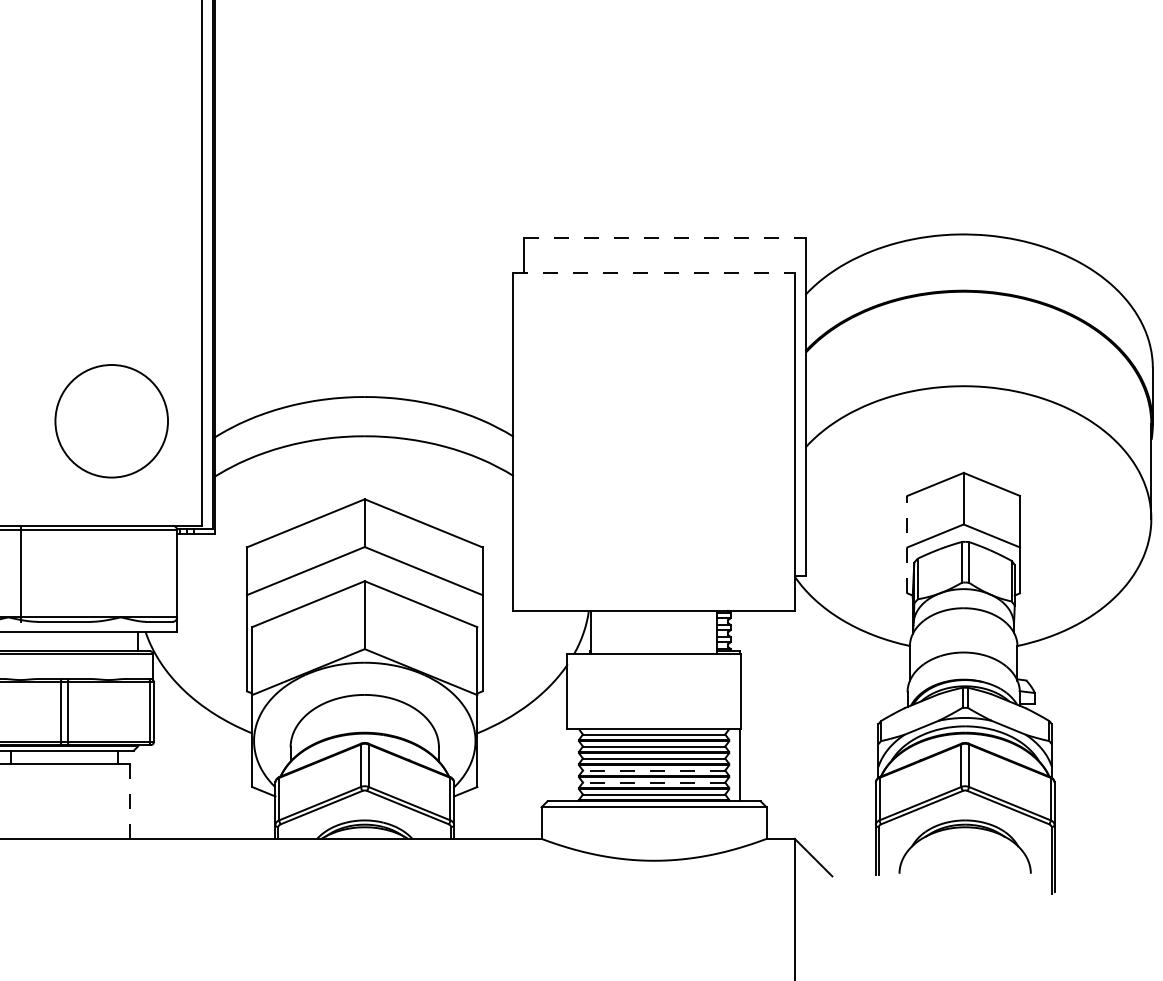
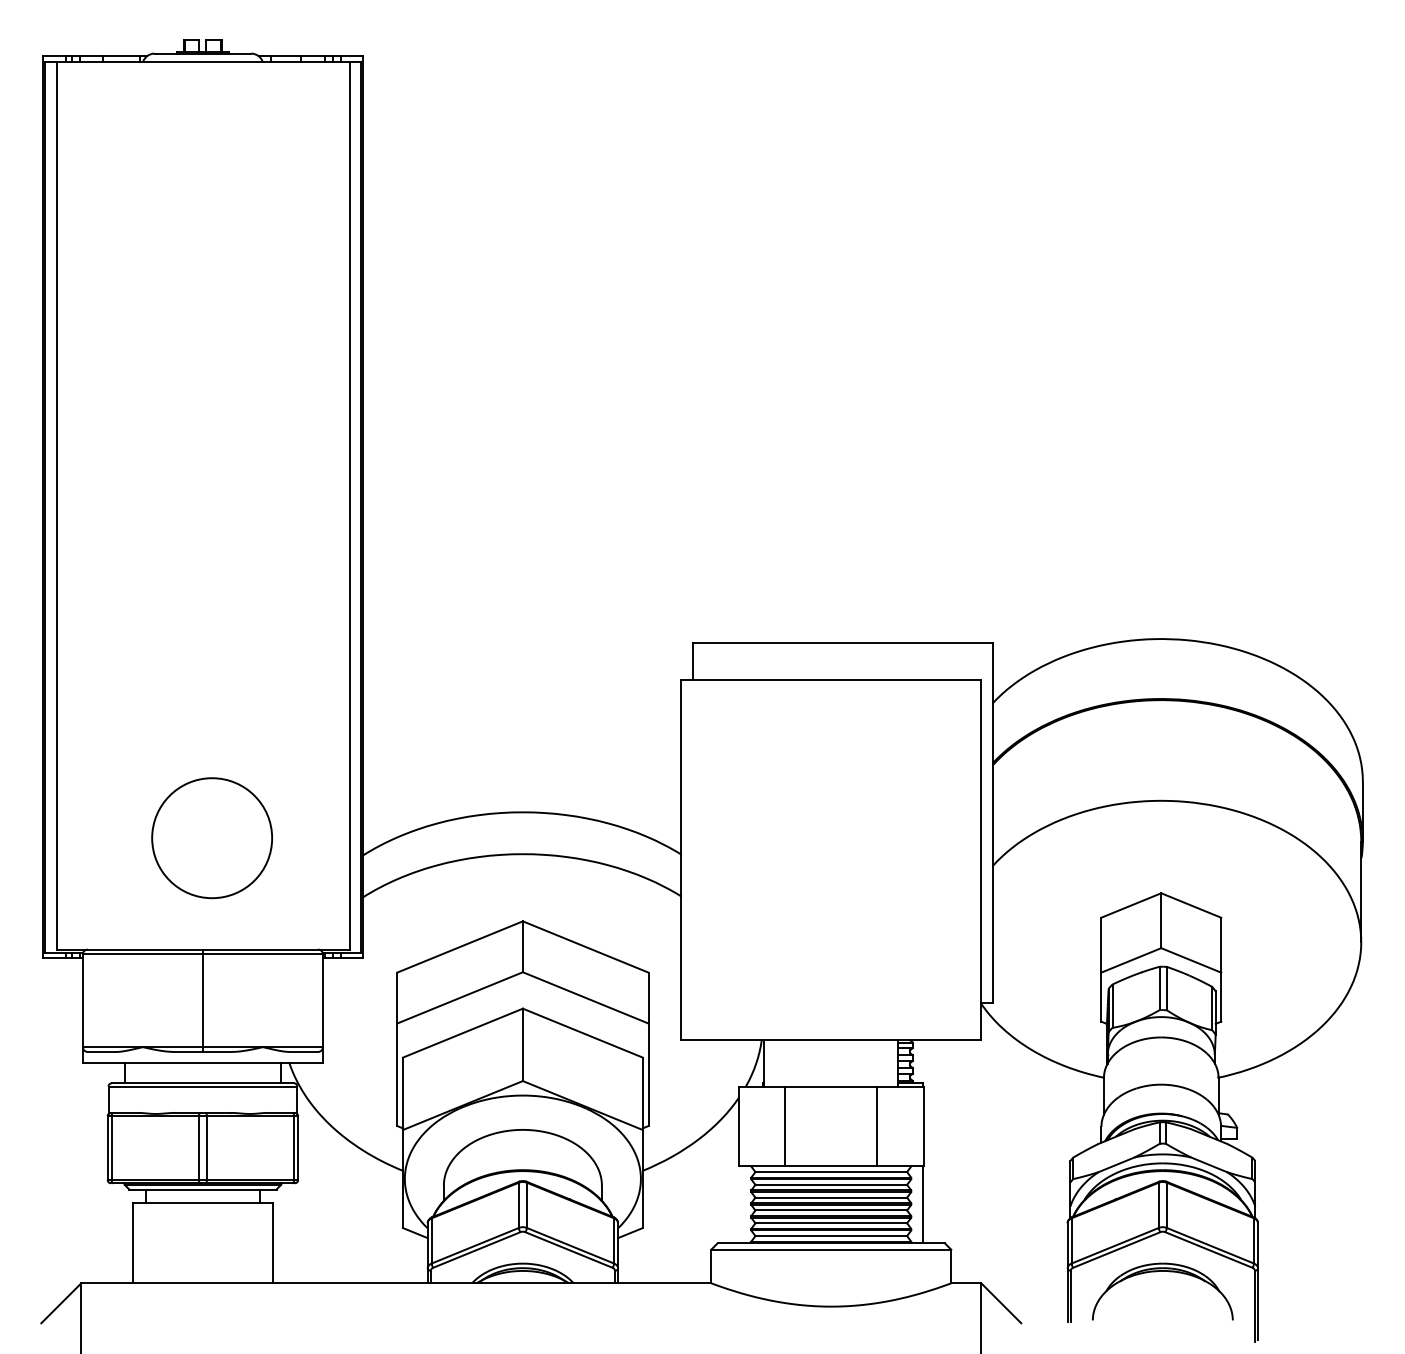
line: (664, 238) -> (842, 643), dashed -> solid
line: (654, 273) -> (831, 680), dashed -> solid
circle: (111, 421) -> (211, 838), moved
line: (907, 544) -> (1101, 969), dashed -> solid
line: (21, 573) -> (202, 1000), moved
line: (611, 691) -> (785, 1126), added
line: (697, 691) -> (877, 1126), added
line: (654, 770) -> (831, 1210), dashed -> solid
line: (654, 782) -> (831, 1223), dashed -> solid
line: (129, 801) -> (272, 1243), dashed -> solid

